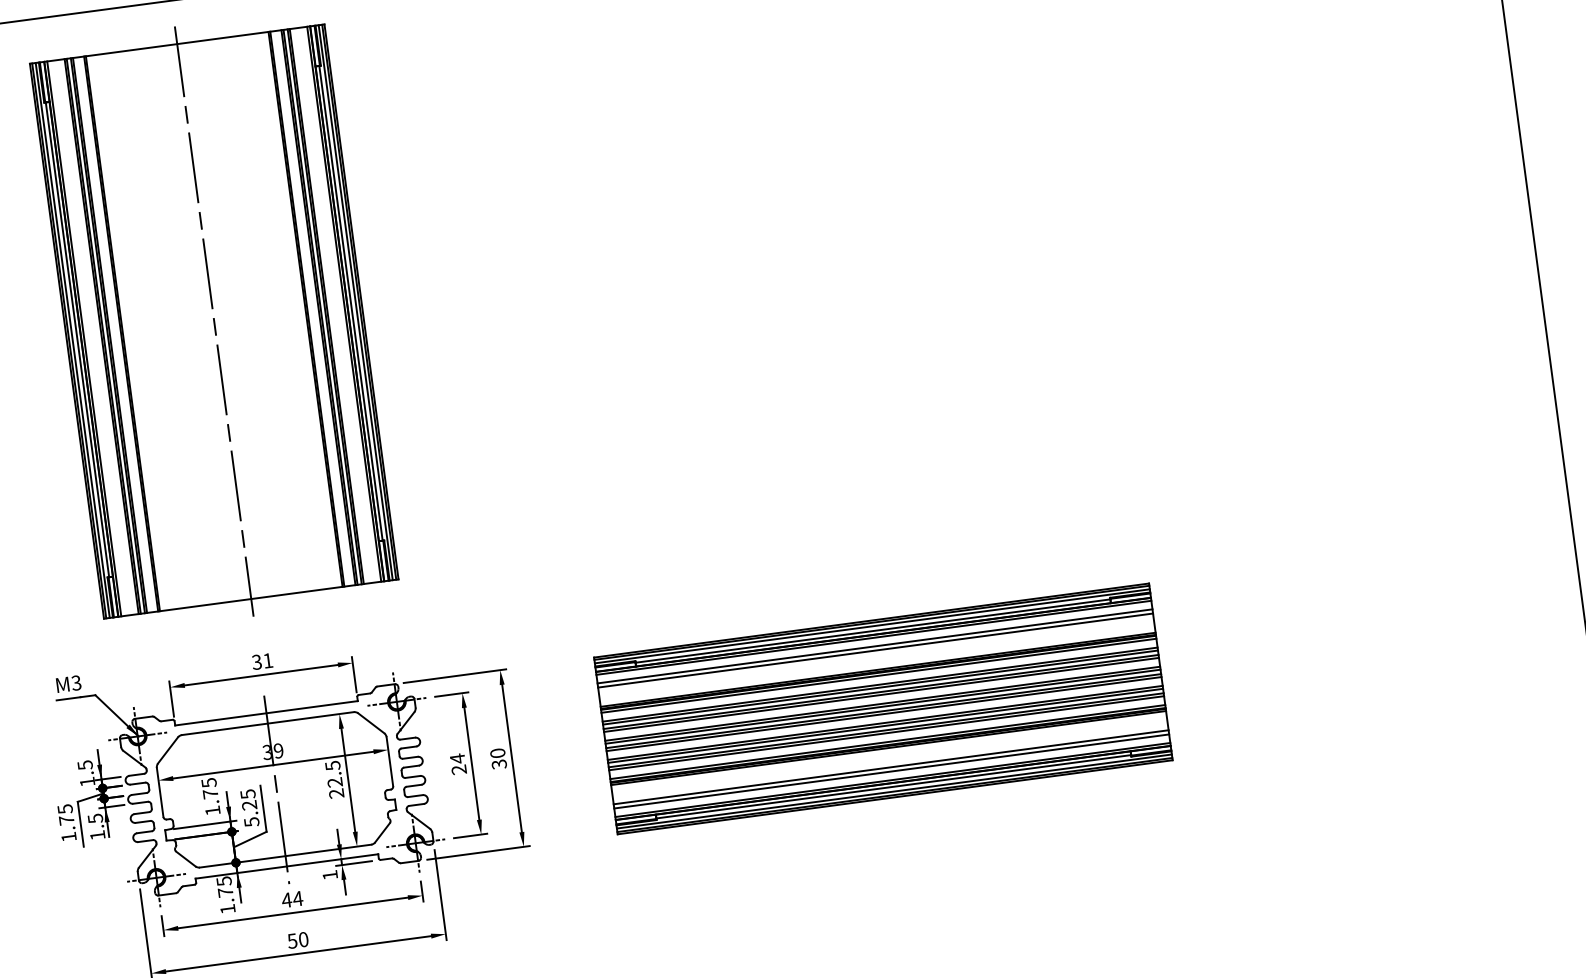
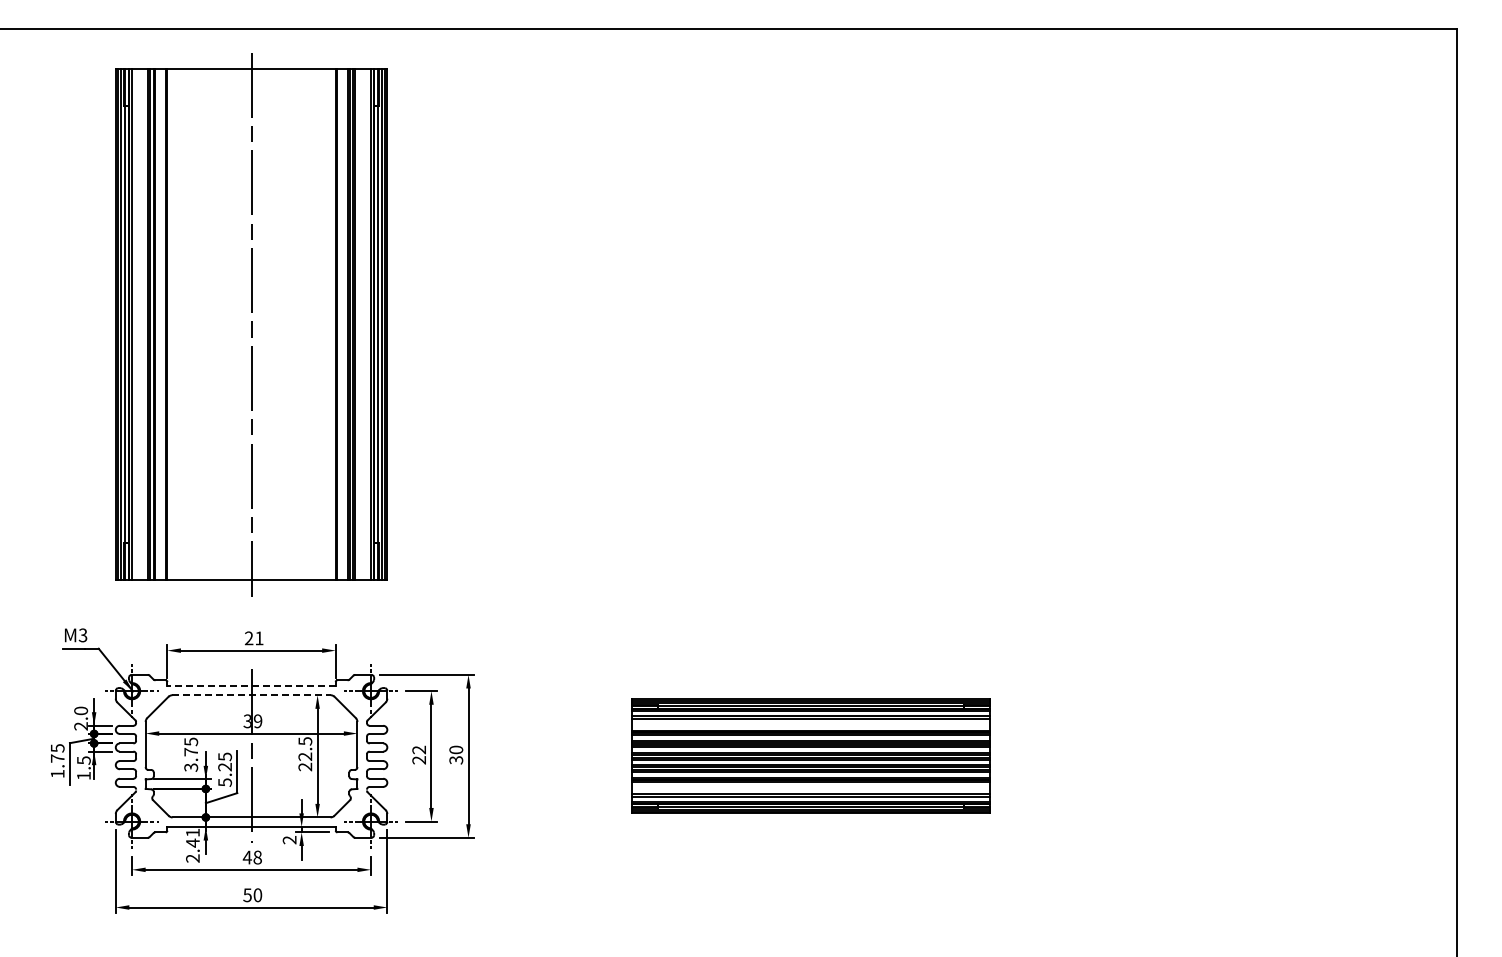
text: (256, 662) -> (248, 638), 31 -> 21
part: (883, 709) -> (810, 756), size x0.7
line: (266, 713) -> (251, 685), solid -> dashed
line: (268, 723) -> (252, 695), solid -> dashed
text: (456, 758) -> (418, 749), 24 -> 22
text: (85, 773) -> (80, 718), 1.5 -> 2.0
text: (213, 810) -> (191, 767), 1.75 -> 3.75
text: (330, 875) -> (289, 840), 1 -> 2
text: (225, 895) -> (192, 845), 1.75 -> 2.41
text: (297, 898) -> (257, 857), 44 -> 48

